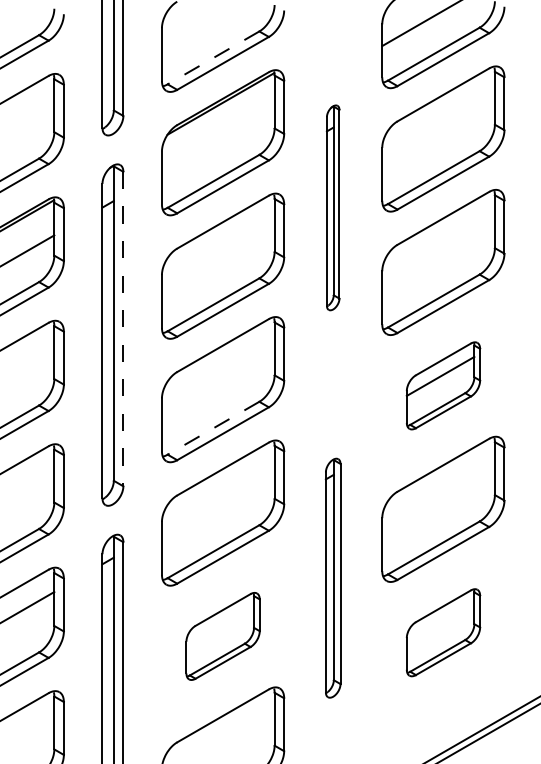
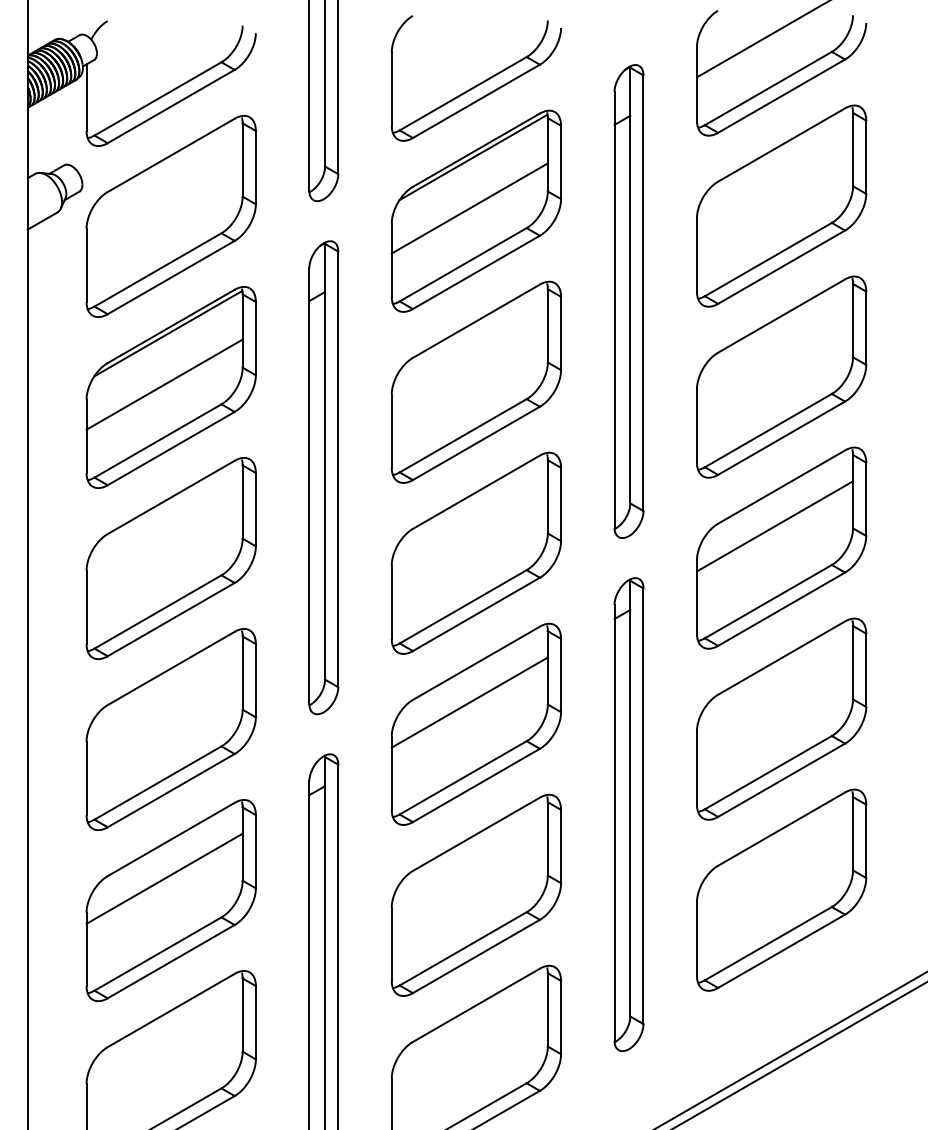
line: (213, 58) -> (462, 94), dashed -> solid
line: (218, 140) -> (469, 208), added
part: (332, 207) -> (628, 301), size x1.67
line: (123, 329) -> (338, 469), dashed -> solid
part: (443, 385) -> (781, 547), size x1.67
line: (213, 428) -> (462, 607), dashed -> solid
line: (218, 497) -> (469, 702), added
part: (332, 578) -> (628, 814), size x1.43
part: (443, 632) -> (781, 889), size x1.67
part: (223, 635) -> (476, 894), size x1.67

